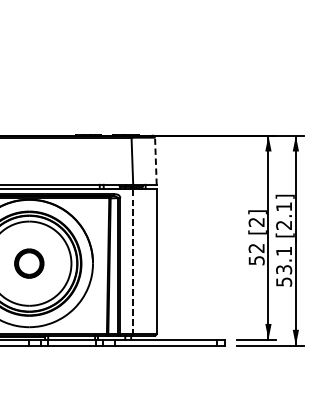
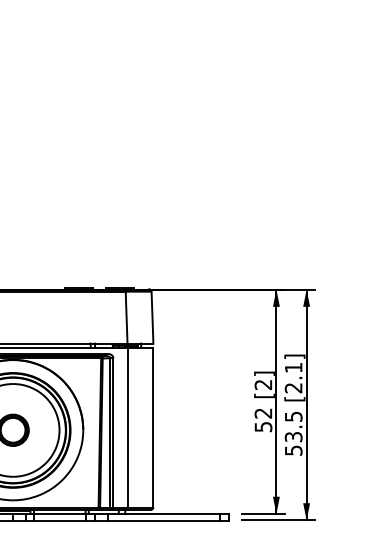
line: (155, 161) -> (152, 317), dashed -> solid
text: (283, 251) -> (293, 416), 53.1 -> 53.5
line: (133, 261) -> (127, 428), dashed -> solid

